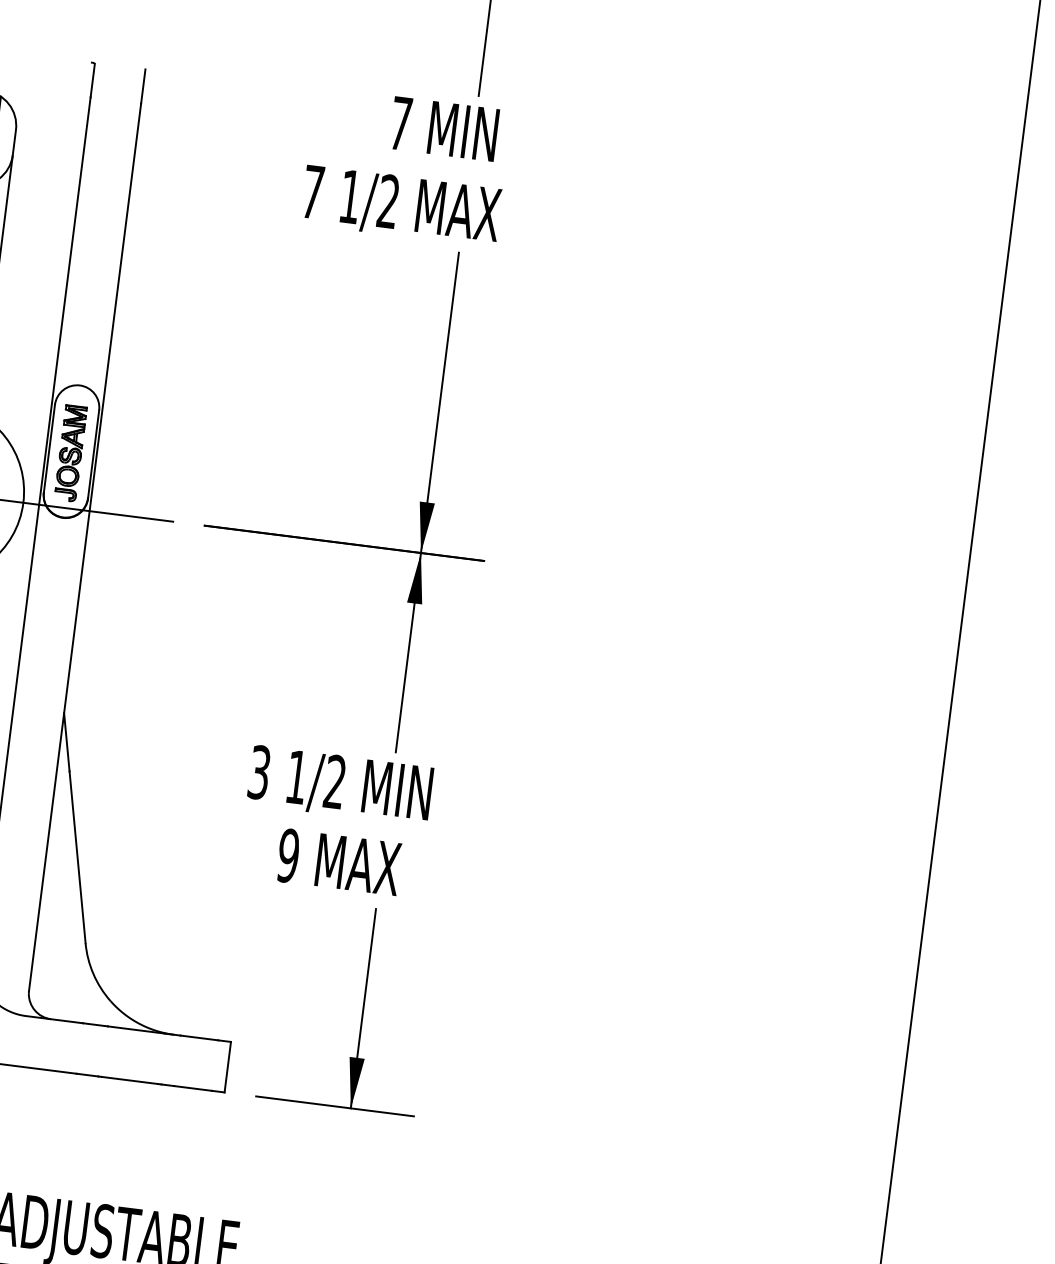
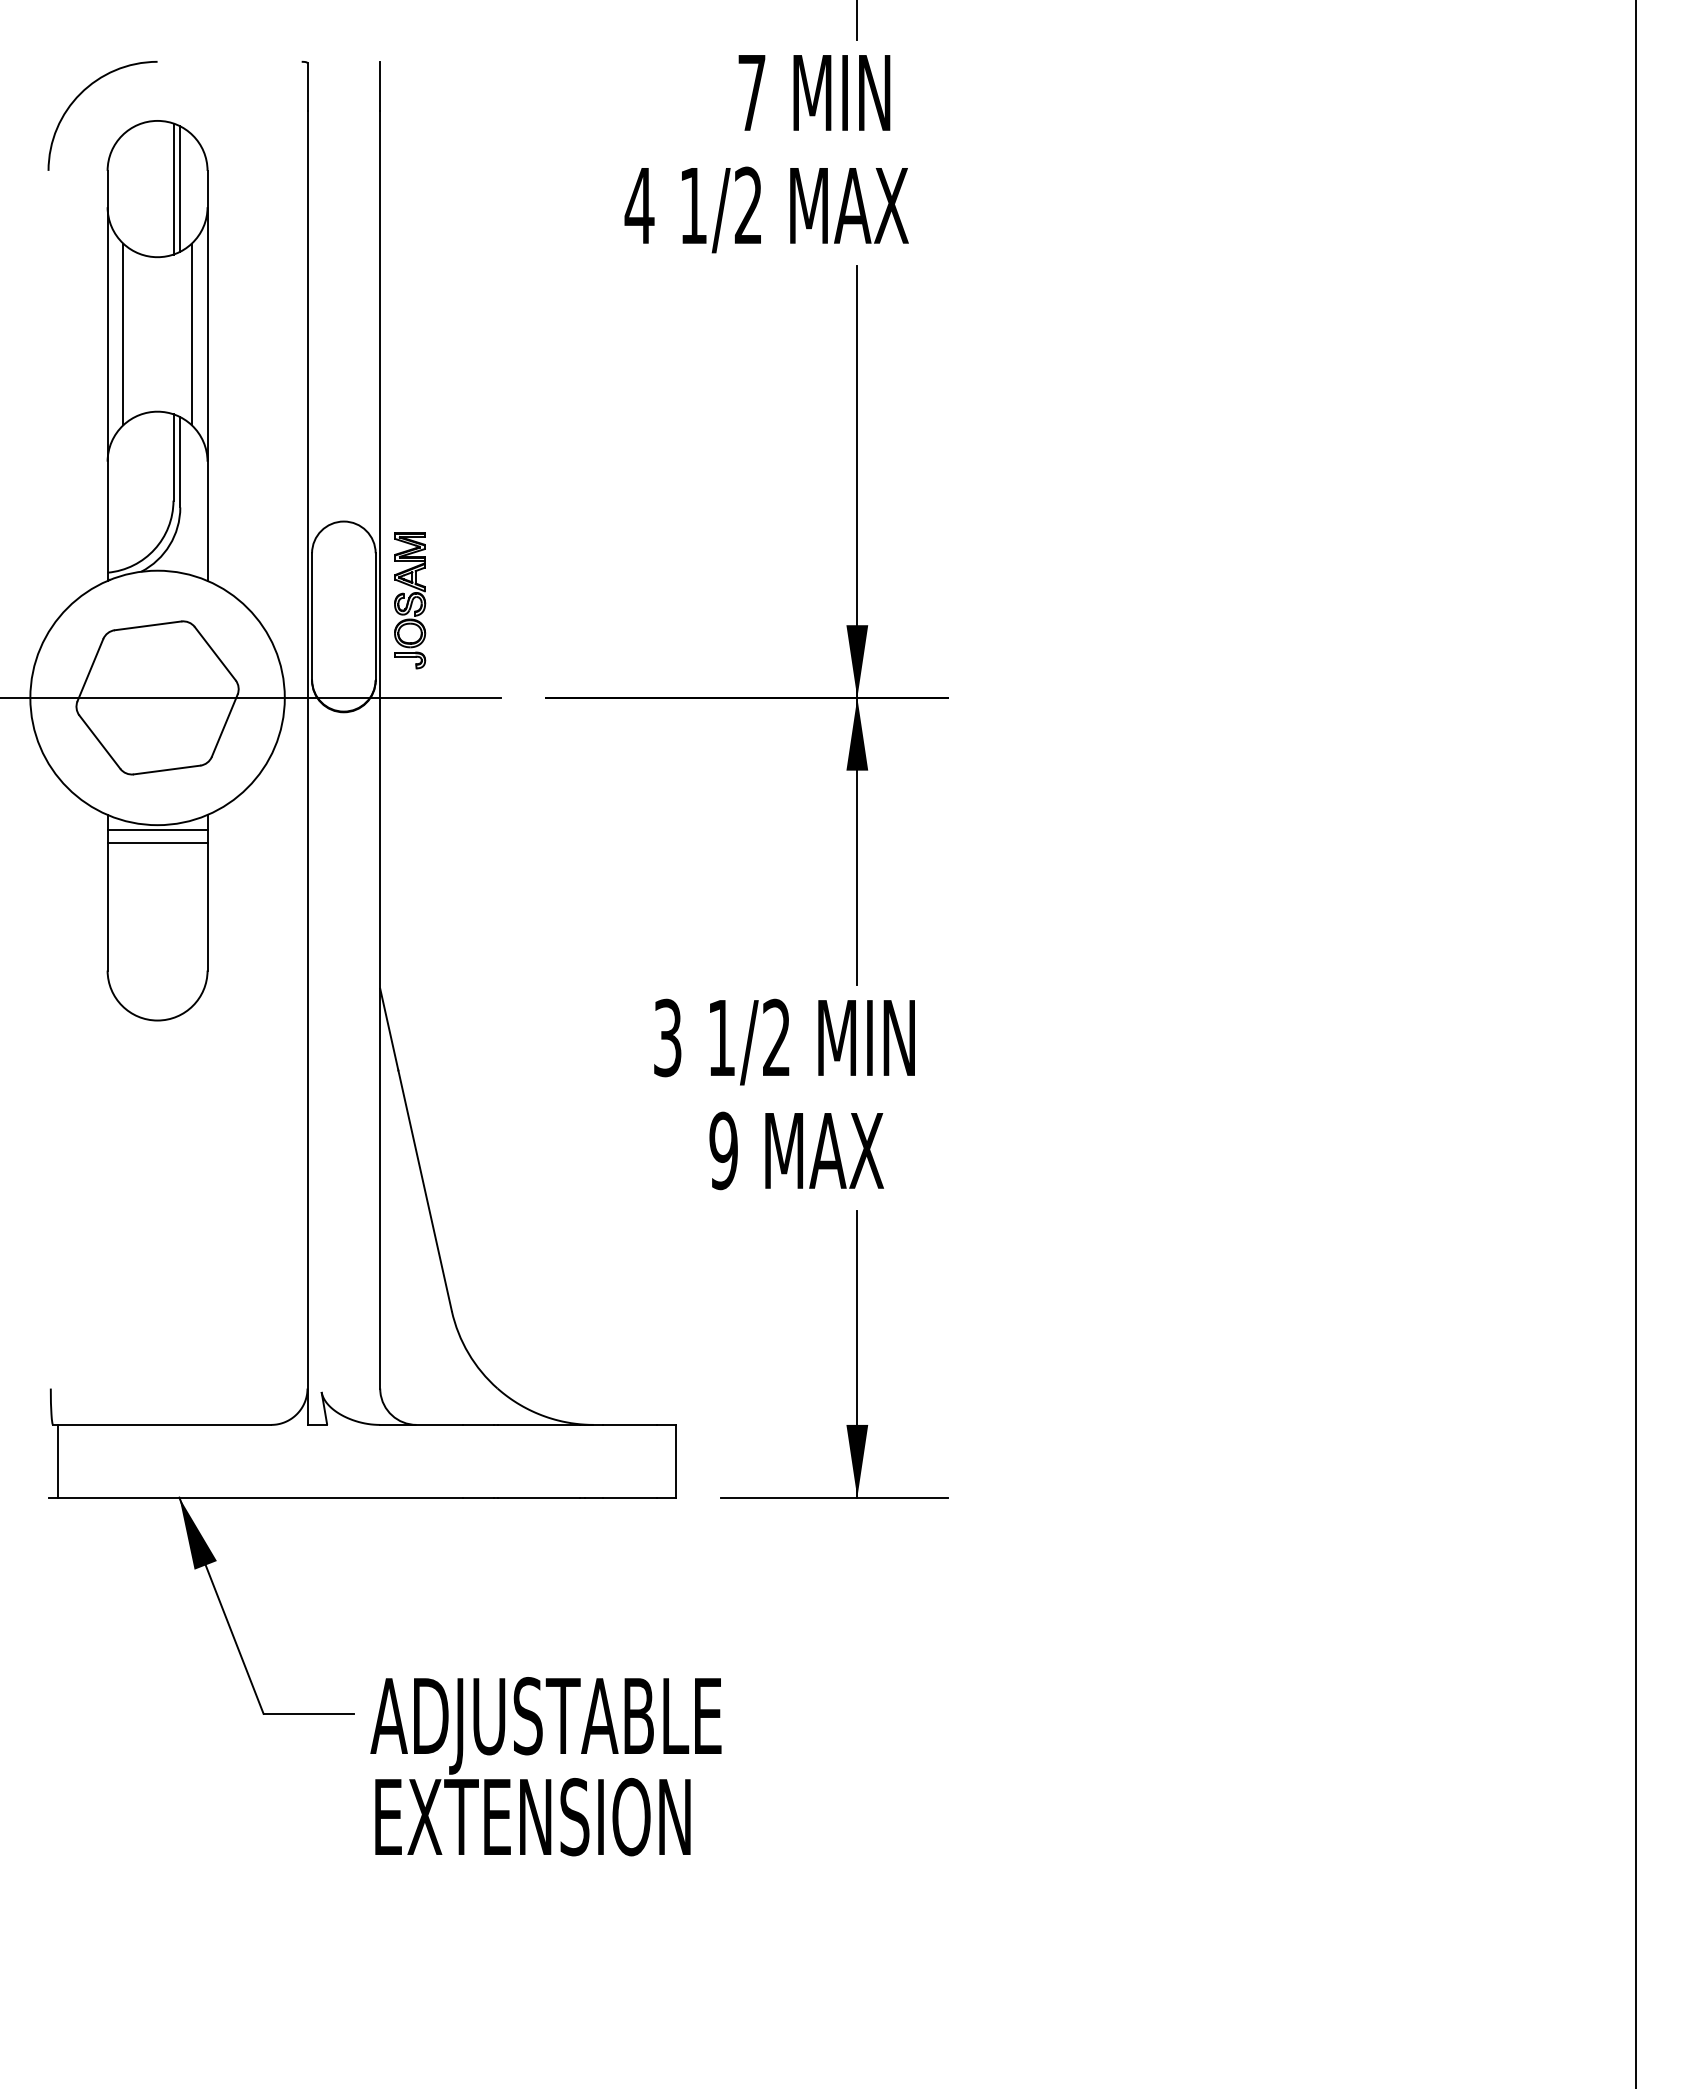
text: (312, 191) -> (639, 205), 7 -> 4
part: (71, 453) -> (410, 600), moved

